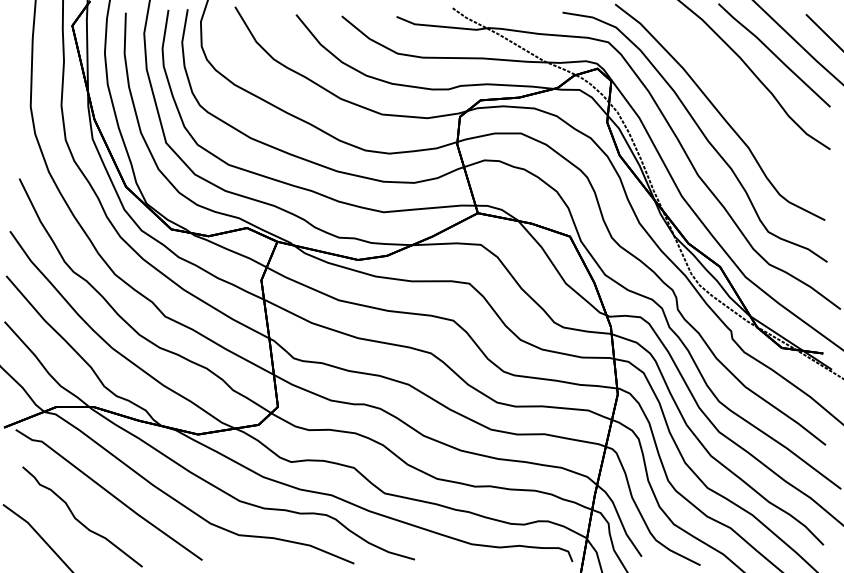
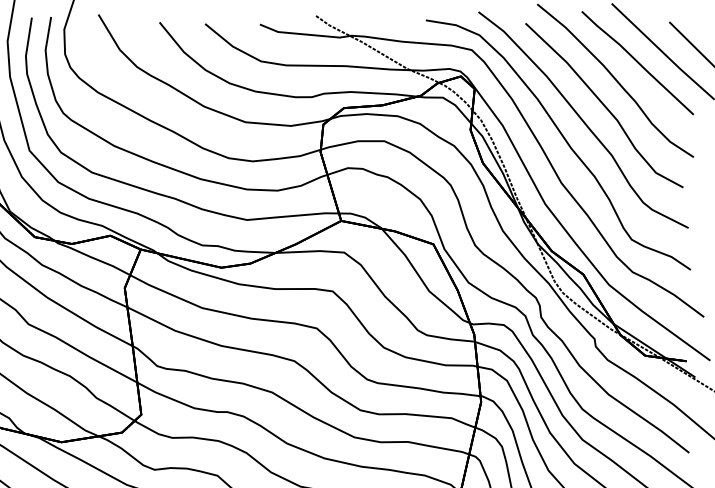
curve: (740, 97) -> (603, 105), added

